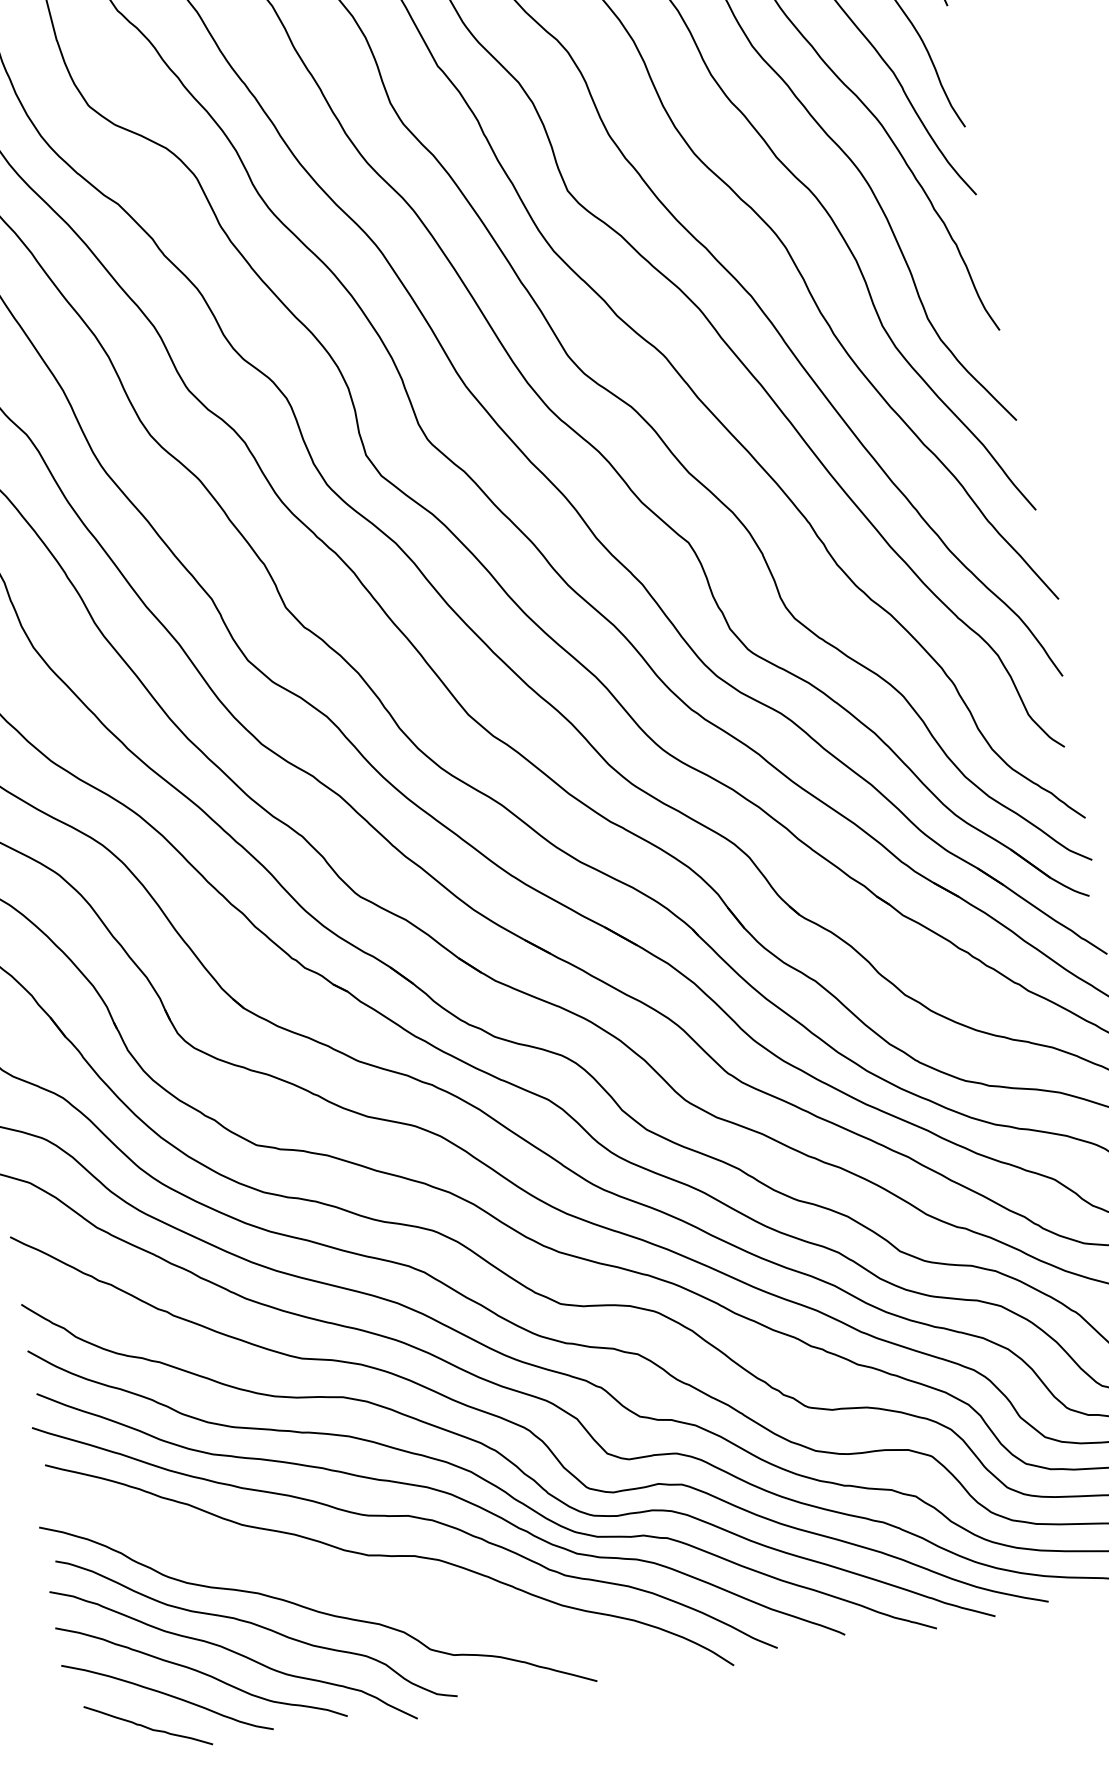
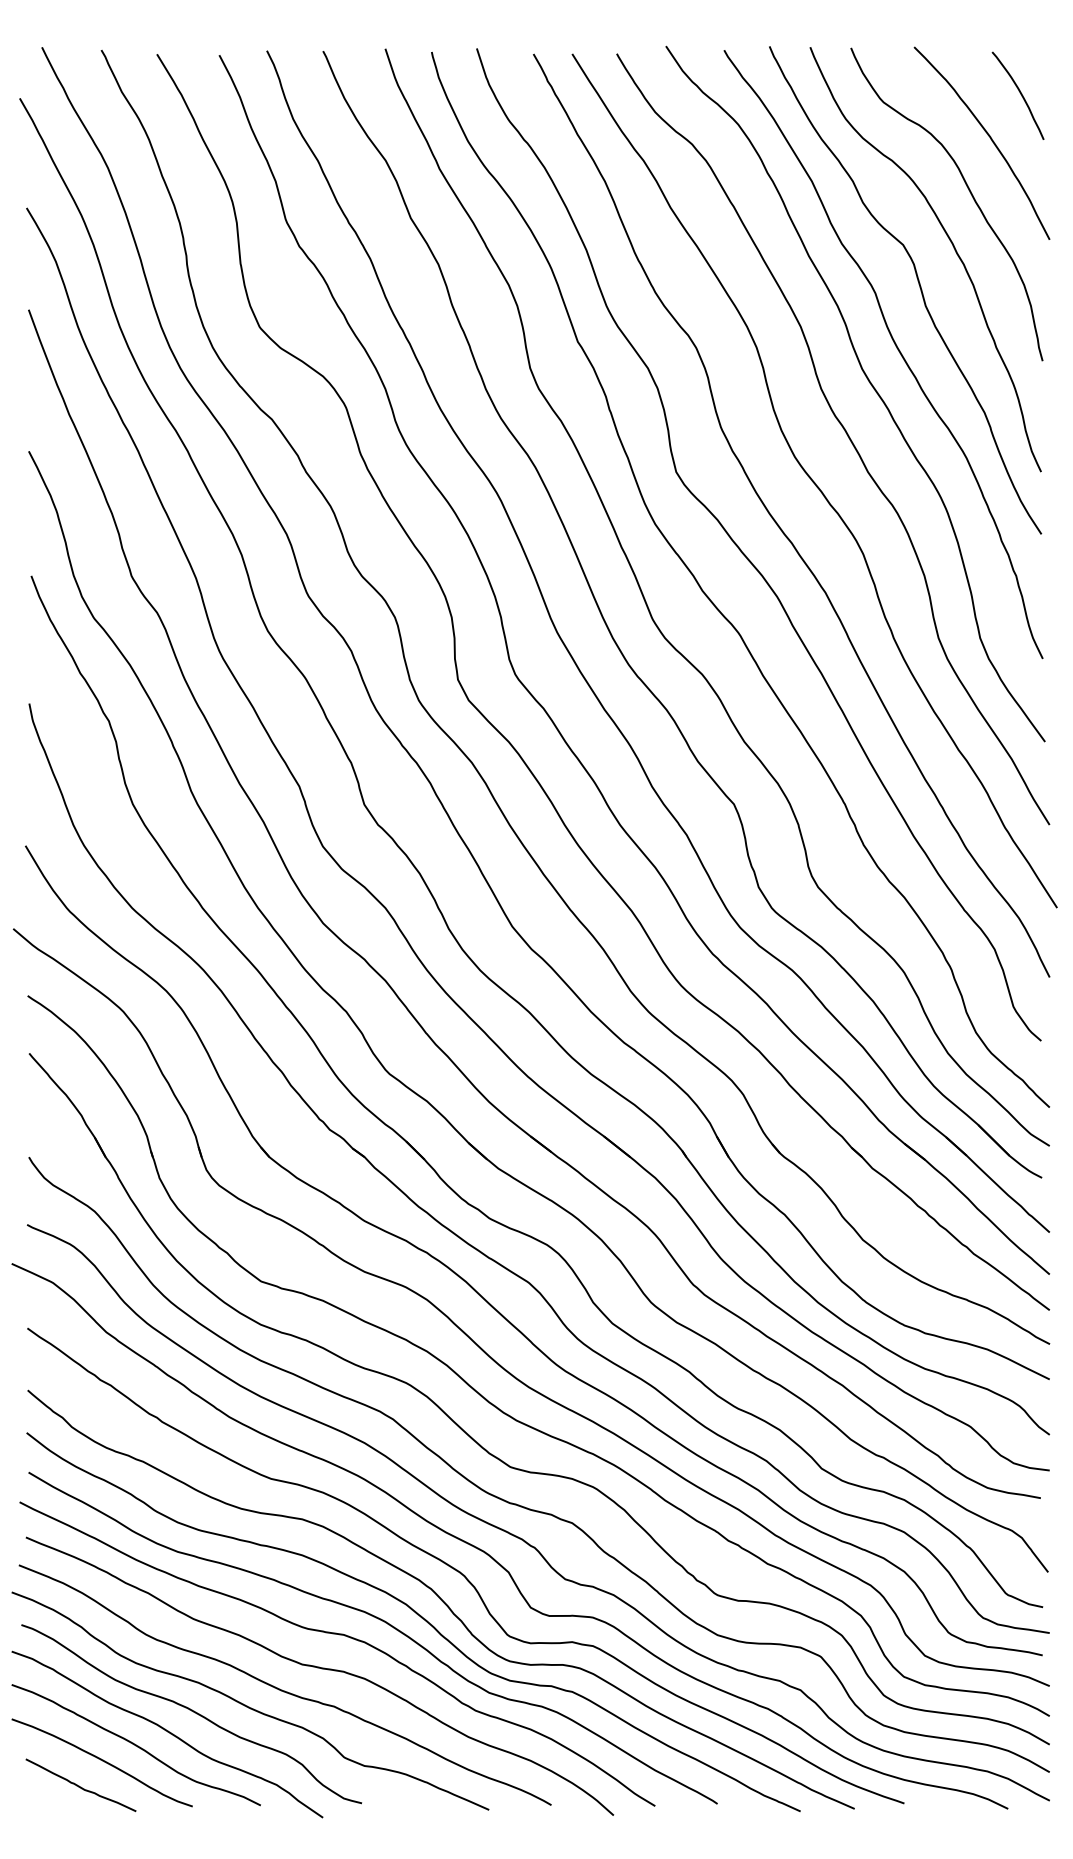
curve: (351, 1586) -> (282, 1689), added

